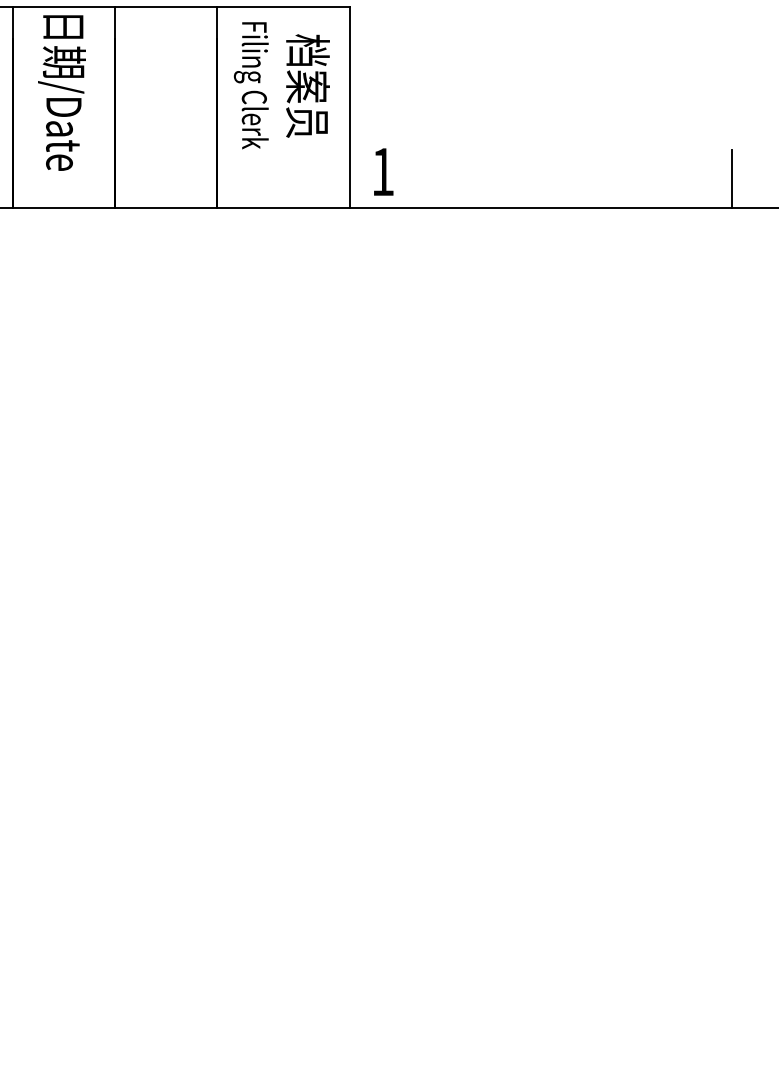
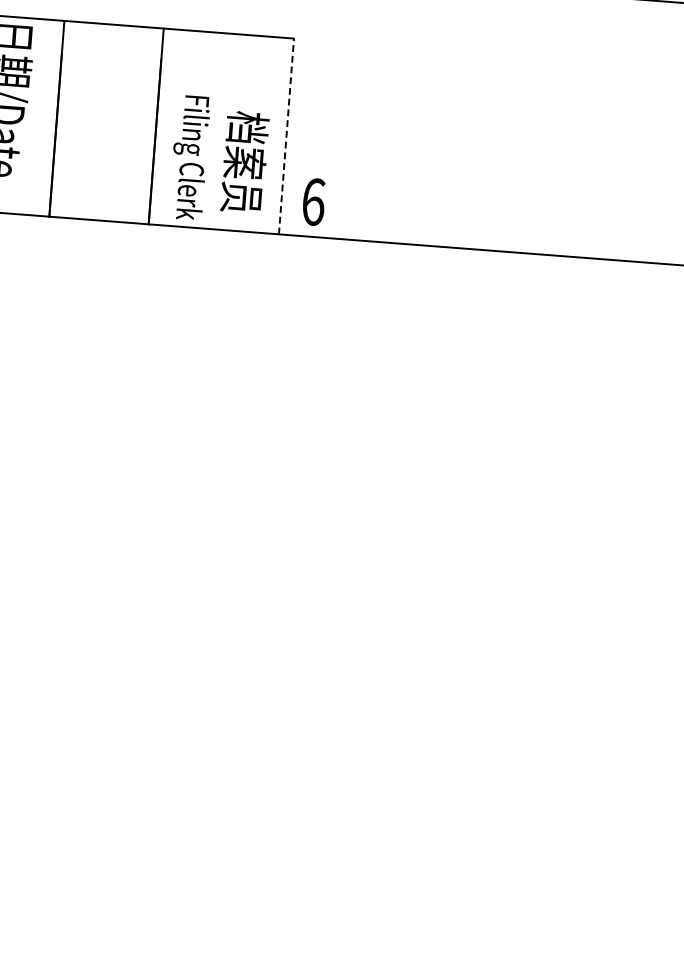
text: (281, 85) -> (219, 159), moved
line: (350, 106) -> (286, 135), solid -> dashed
text: (383, 171) -> (314, 201), 1 -> 6
line: (732, 178) -> (653, 234), removed

